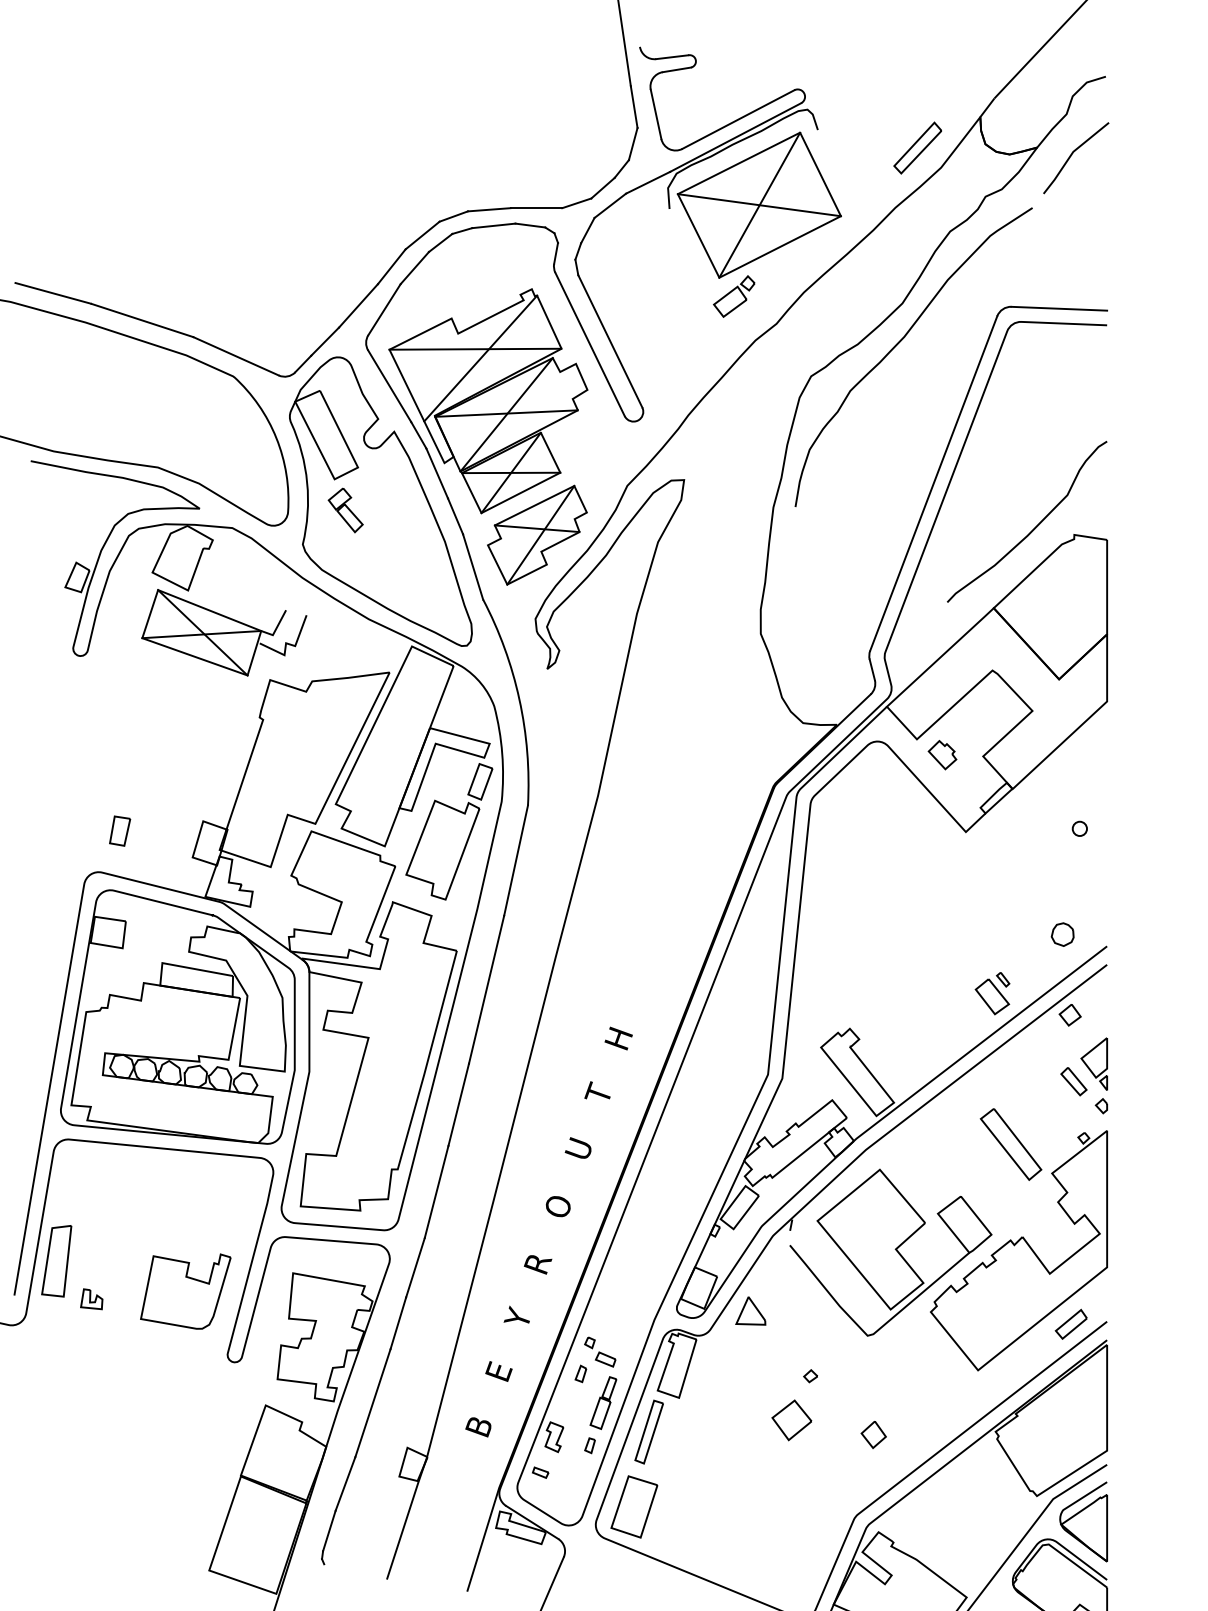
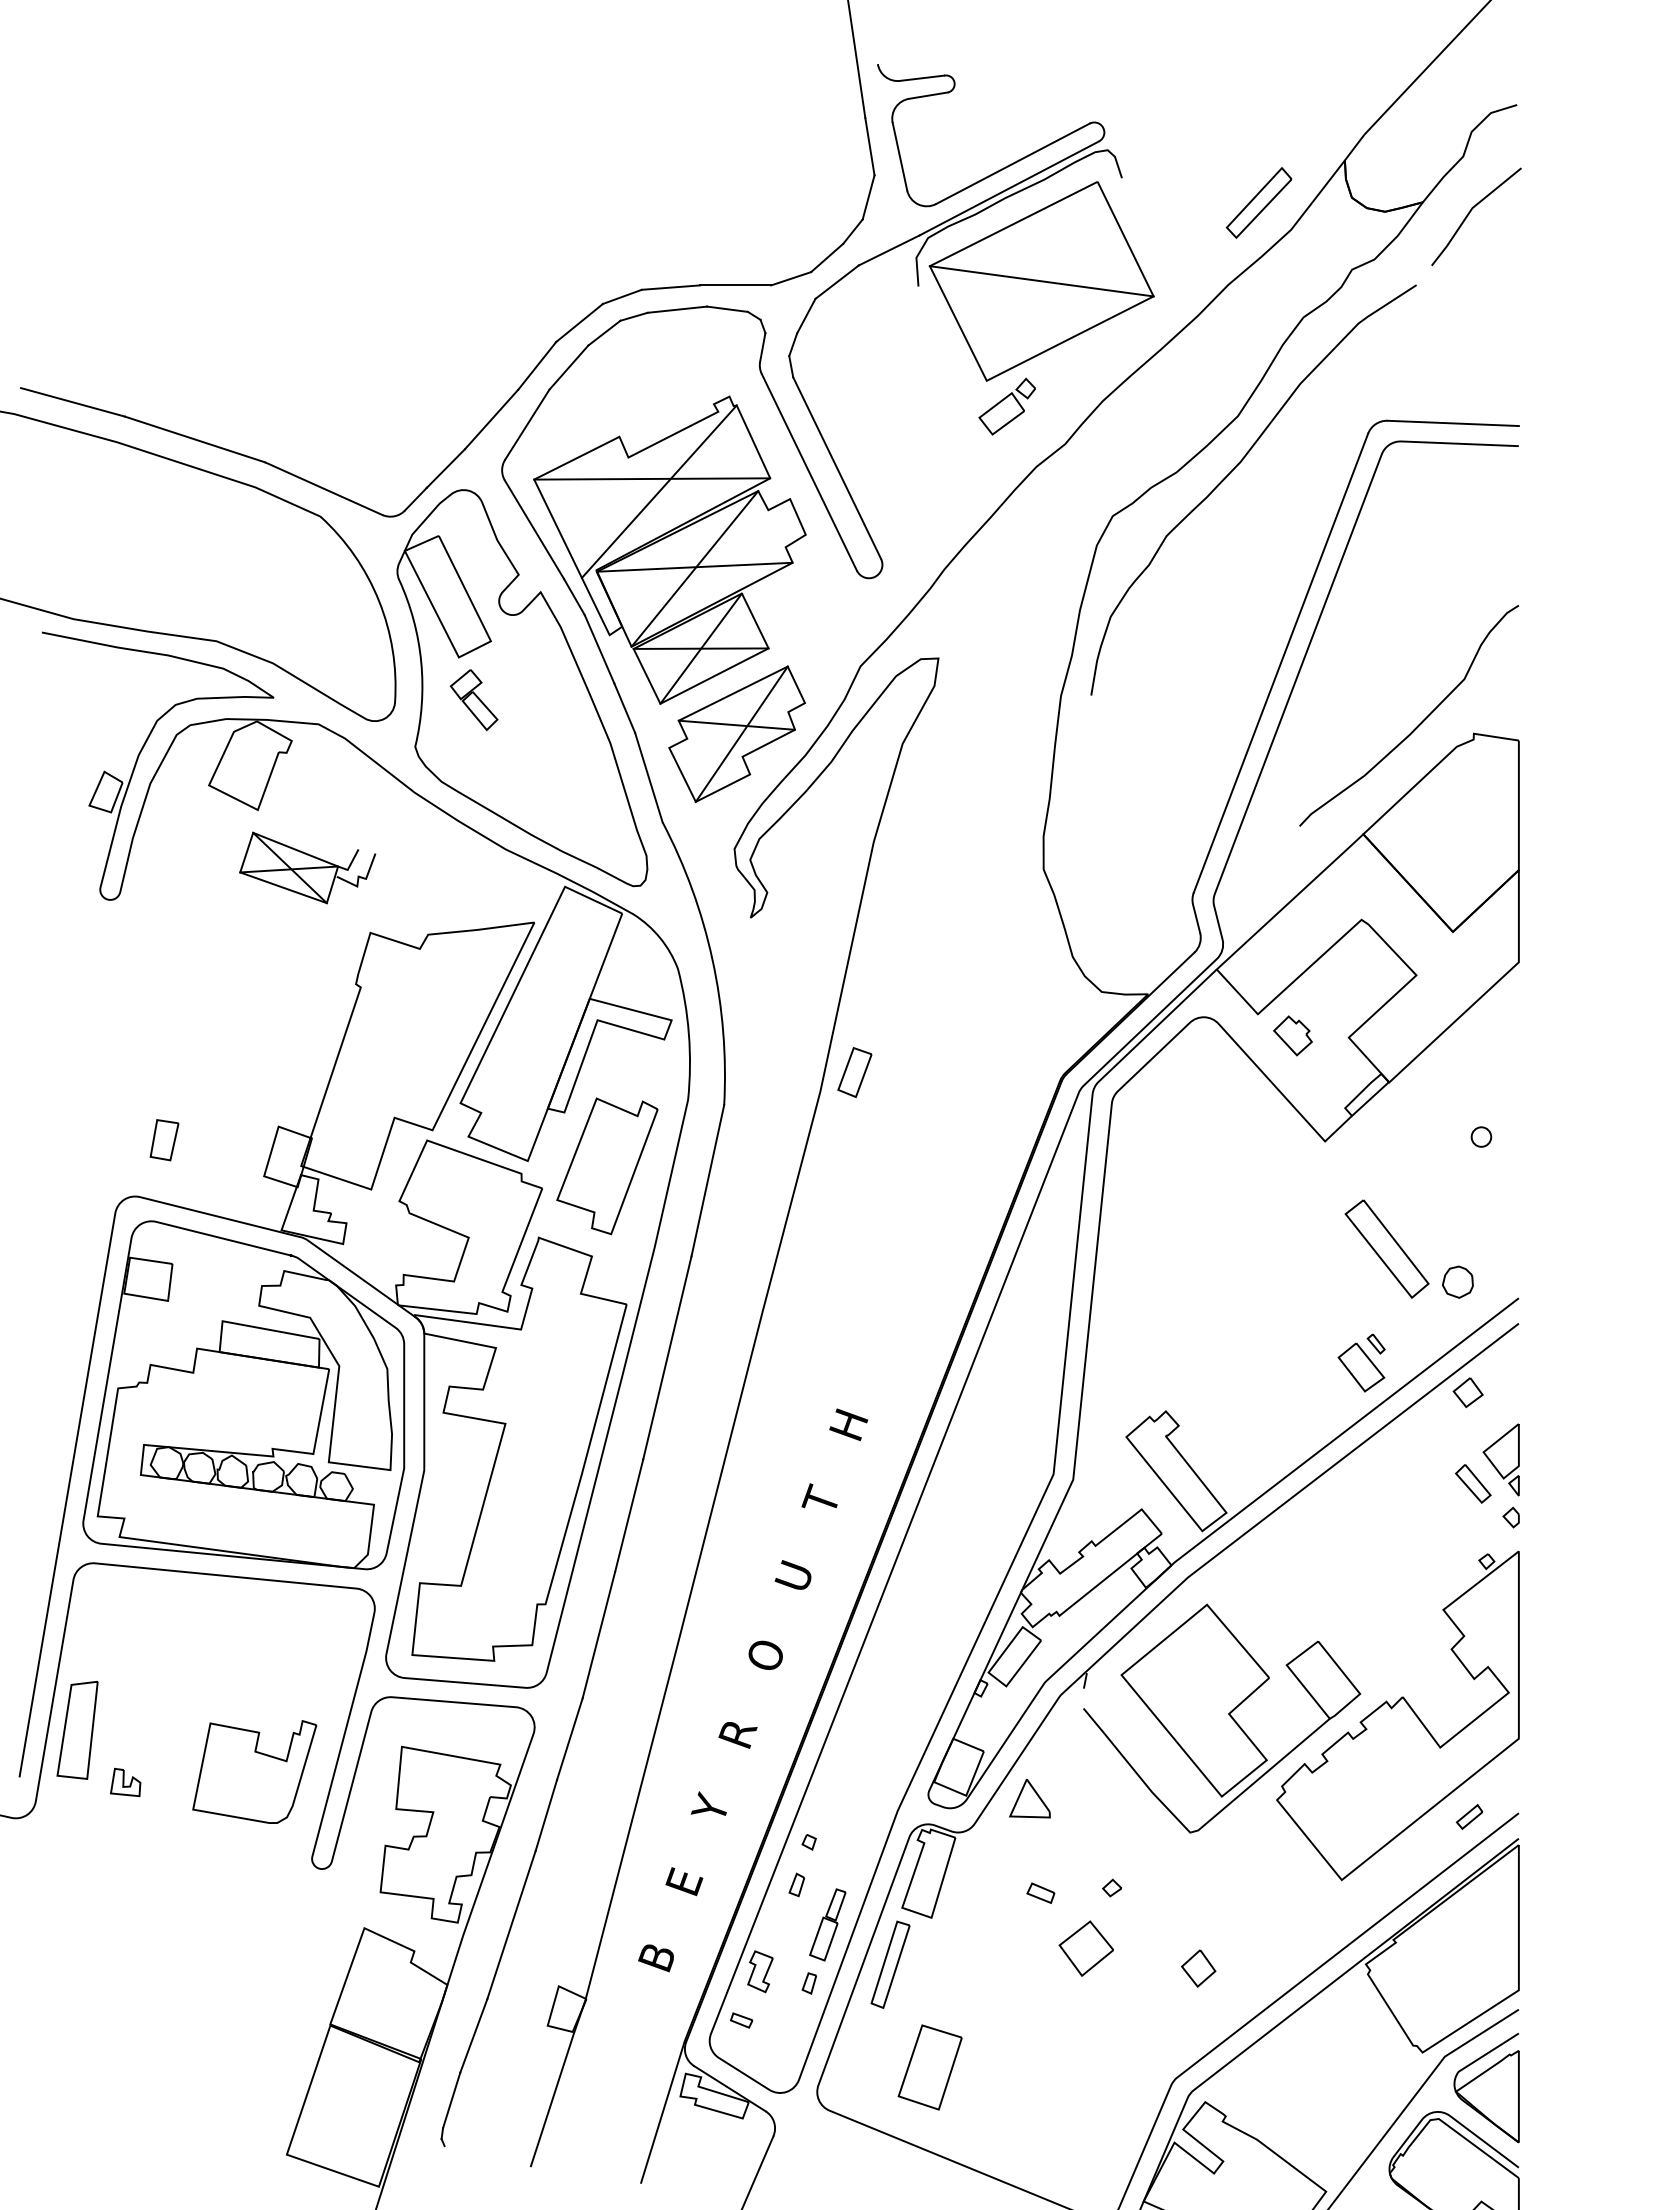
line: (759, 204) -> (1041, 280), removed
part: (224, 632) -> (307, 867), size x0.6
part: (480, 781) -> (854, 1072), moved
part: (1010, 1144) -> (1386, 1248), moved
part: (1071, 1324) -> (1469, 1816), size x0.6
part: (605, 1359) -> (1040, 1892), moved
part: (633, 1506) -> (929, 2067), moved

